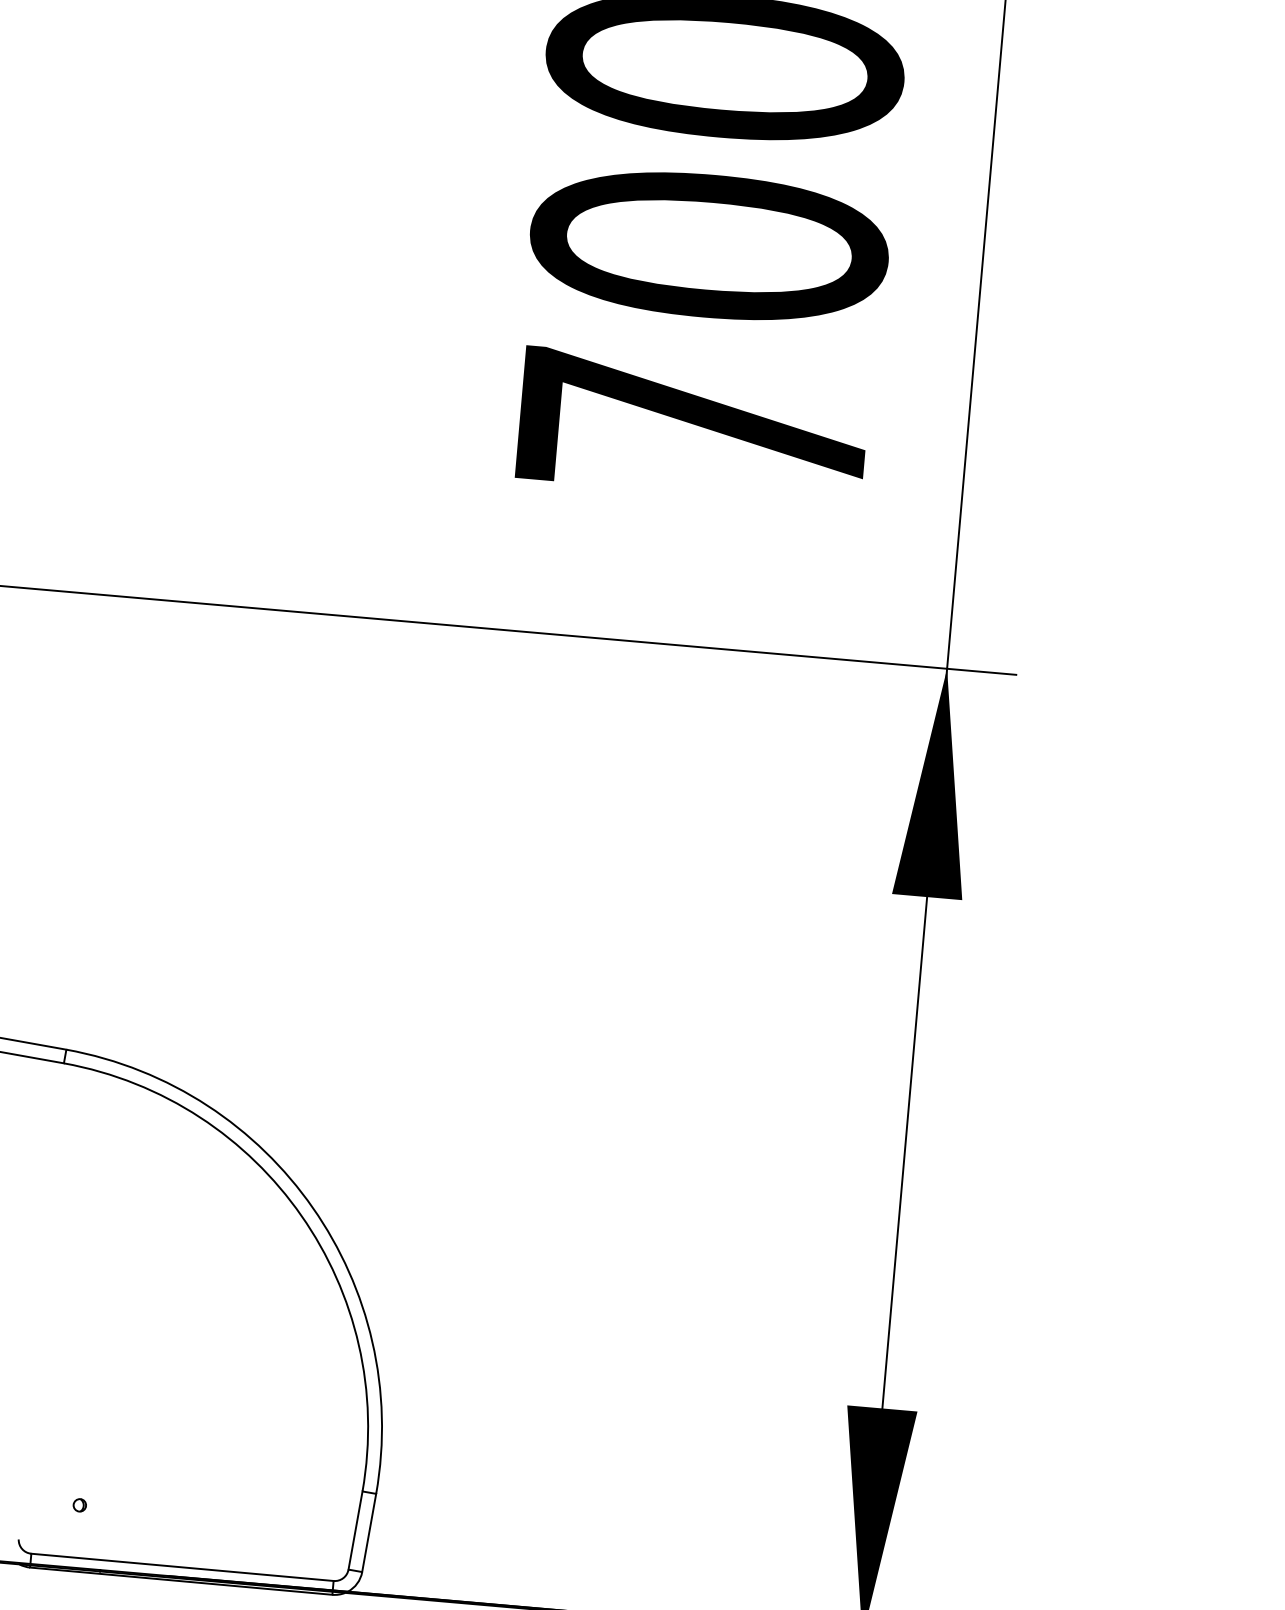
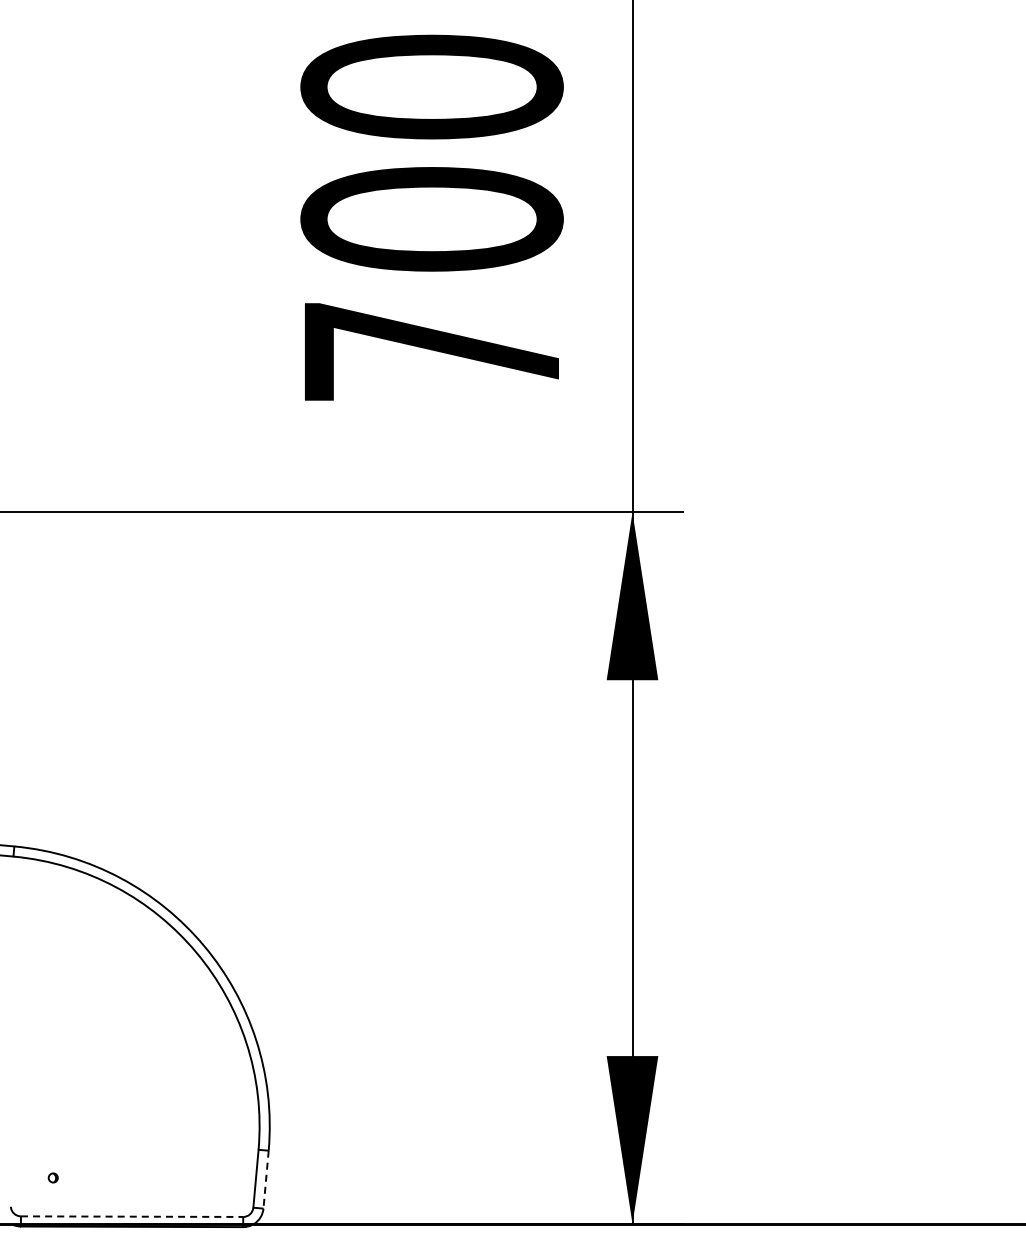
line: (369, 1534) -> (266, 1180), solid -> dashed
line: (183, 1567) -> (132, 1216), solid -> dashed

